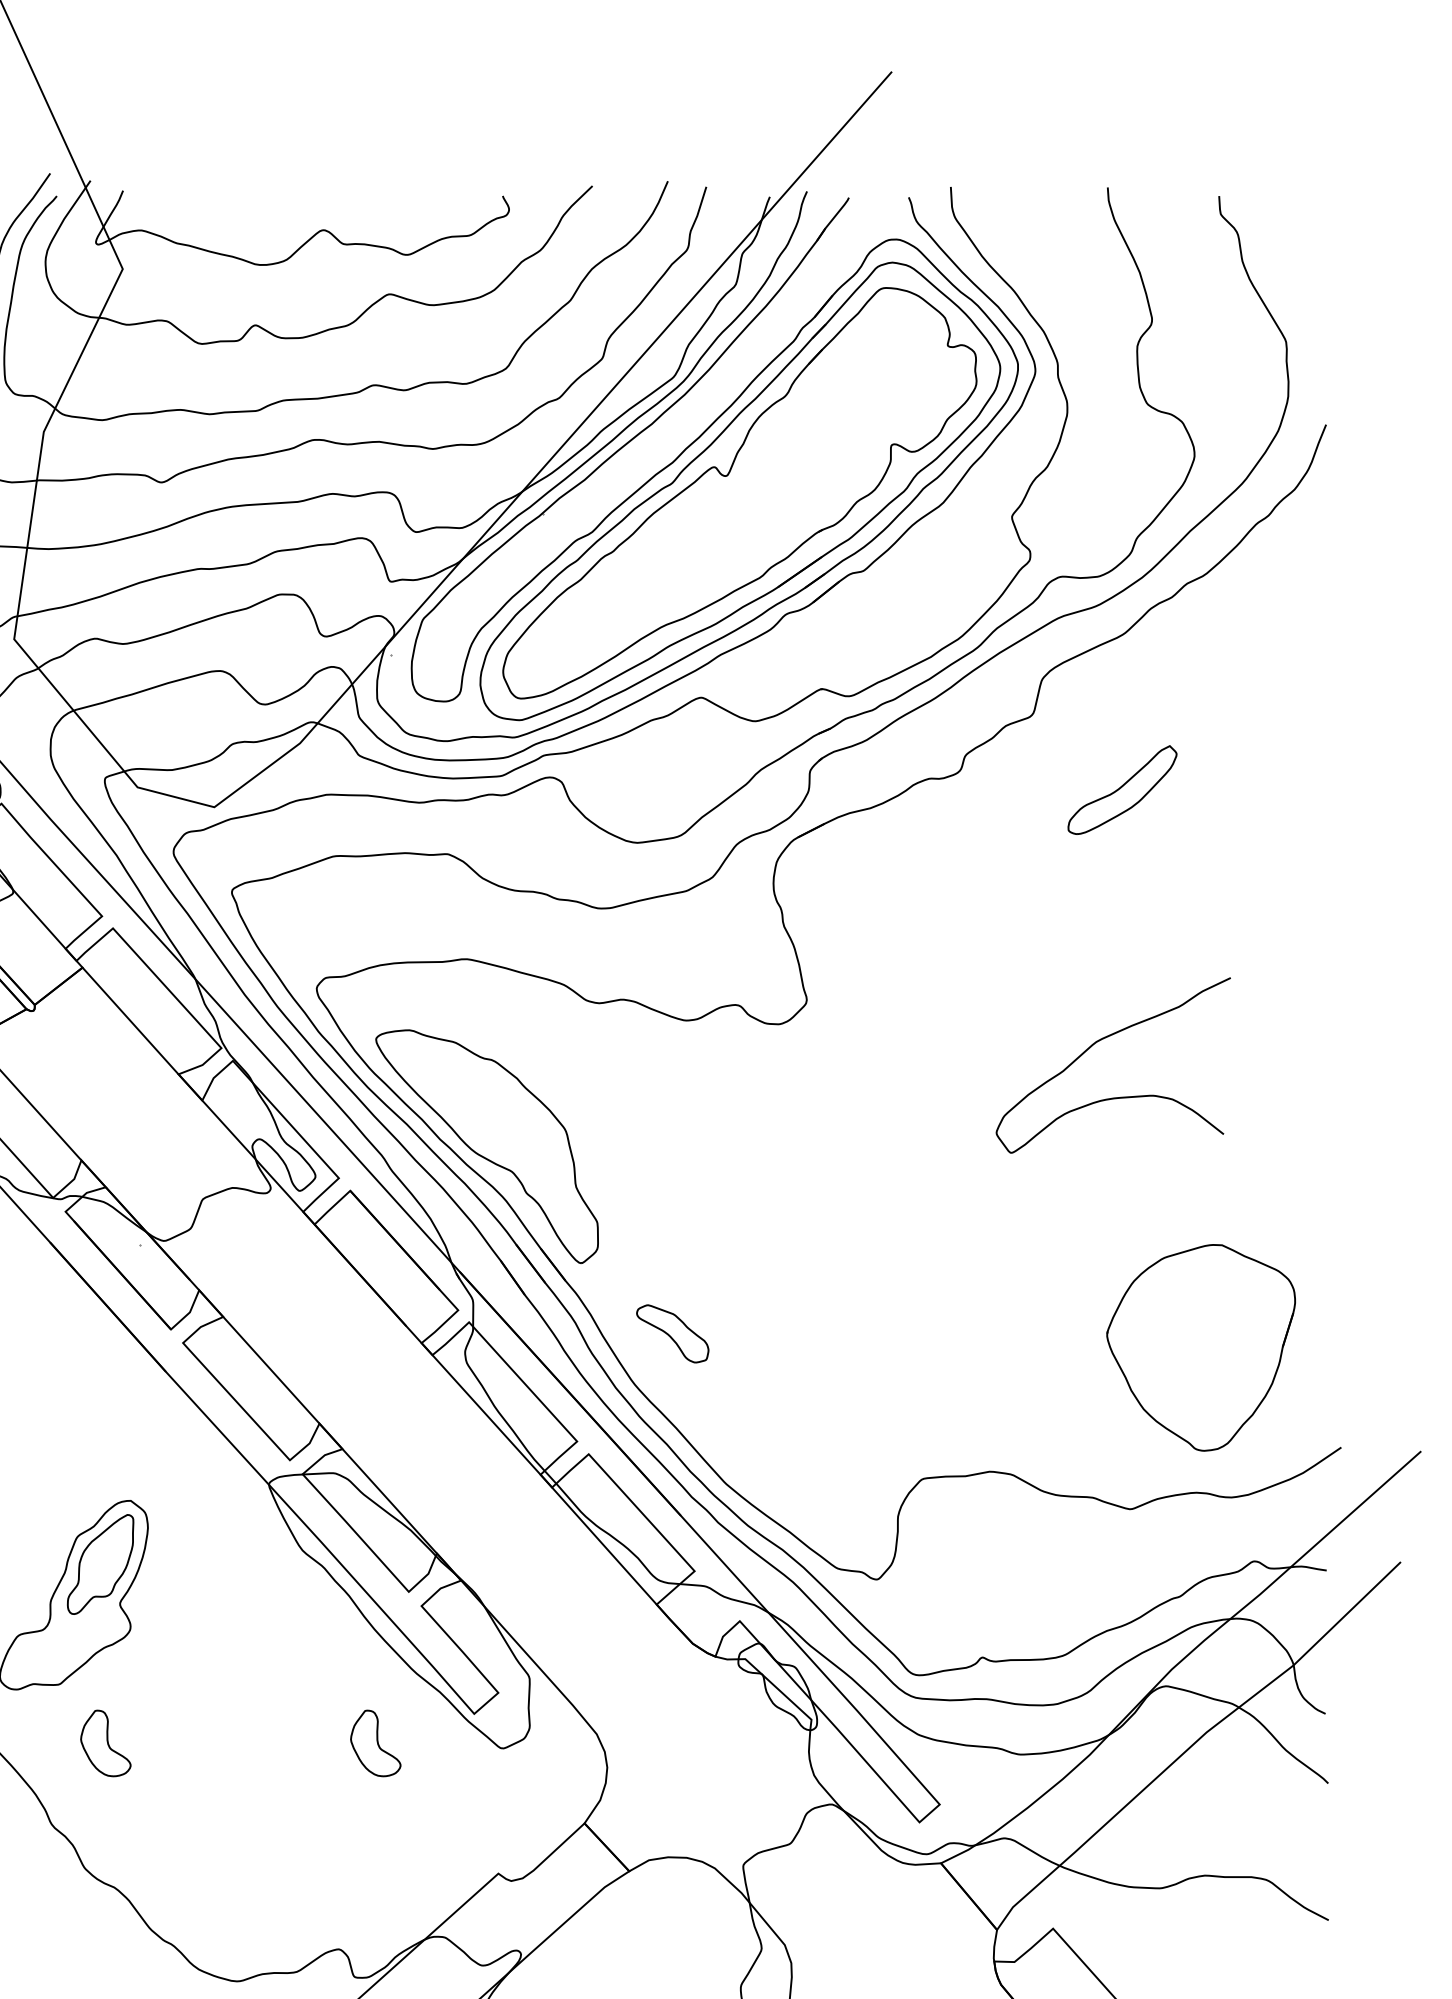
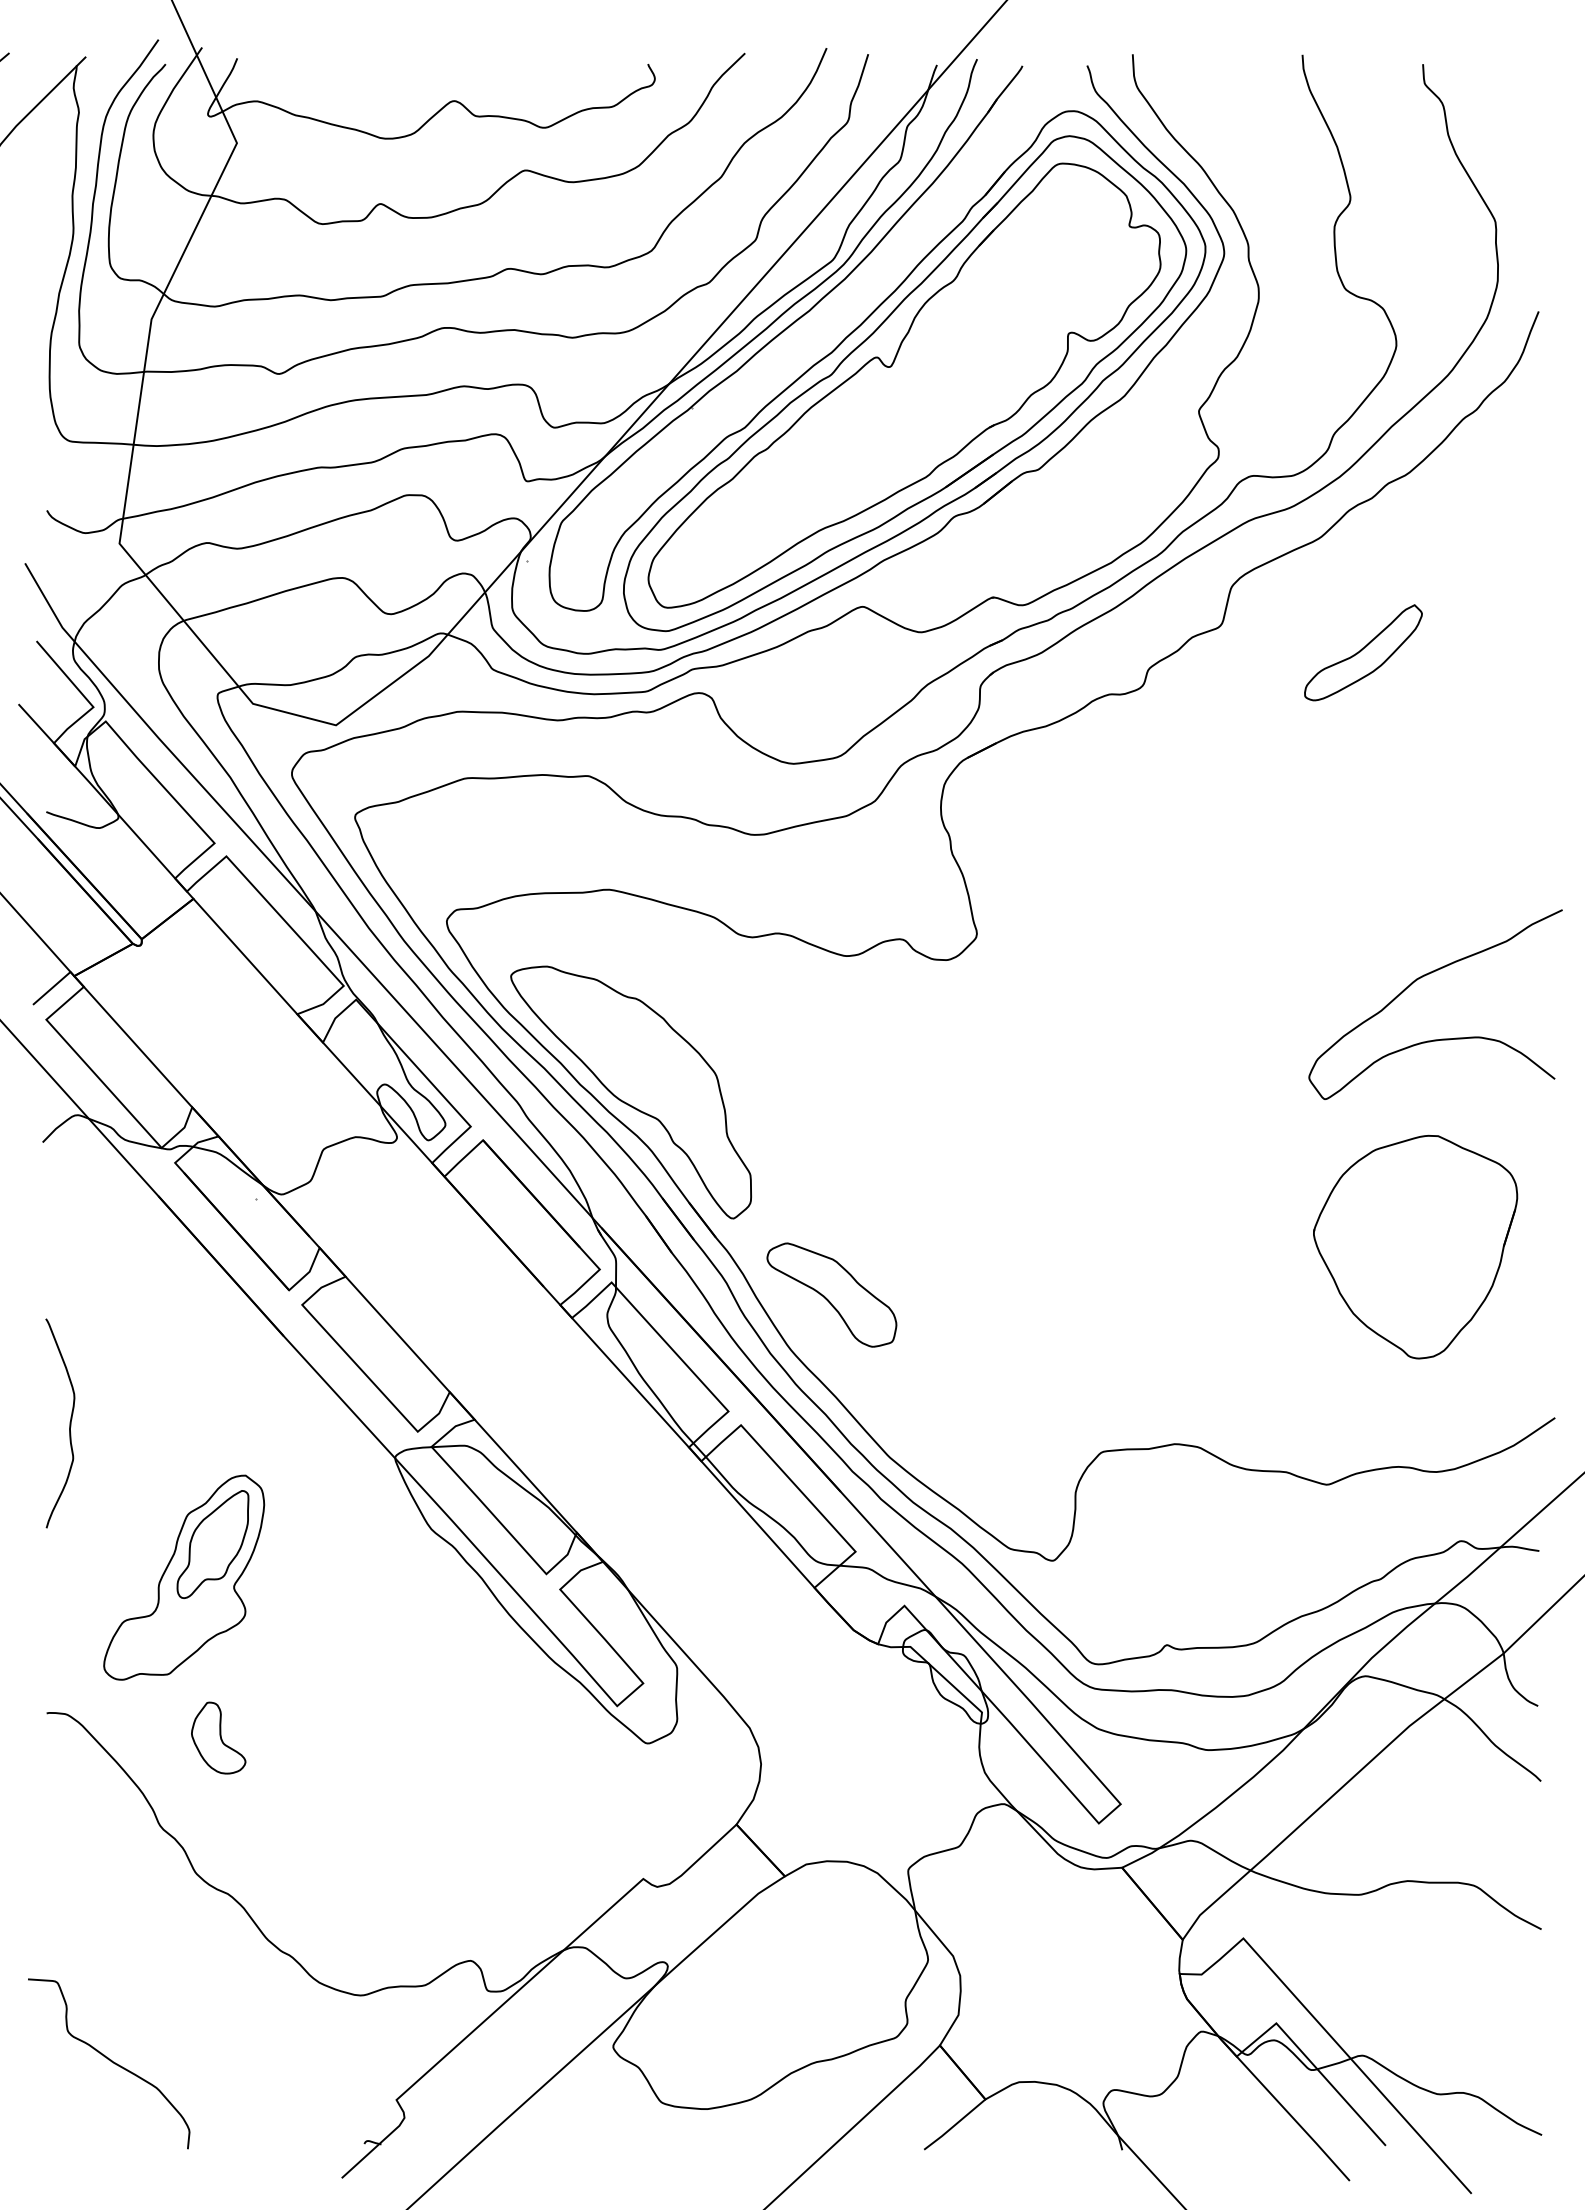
part: (1122, 789) -> (1363, 652), moved
curve: (1098, 1042) -> (1419, 979), moved
part: (672, 1333) -> (831, 1294), size x1.67
part: (1201, 1347) -> (1415, 1246), moved
part: (375, 1742) -> (510, 1737), removed

